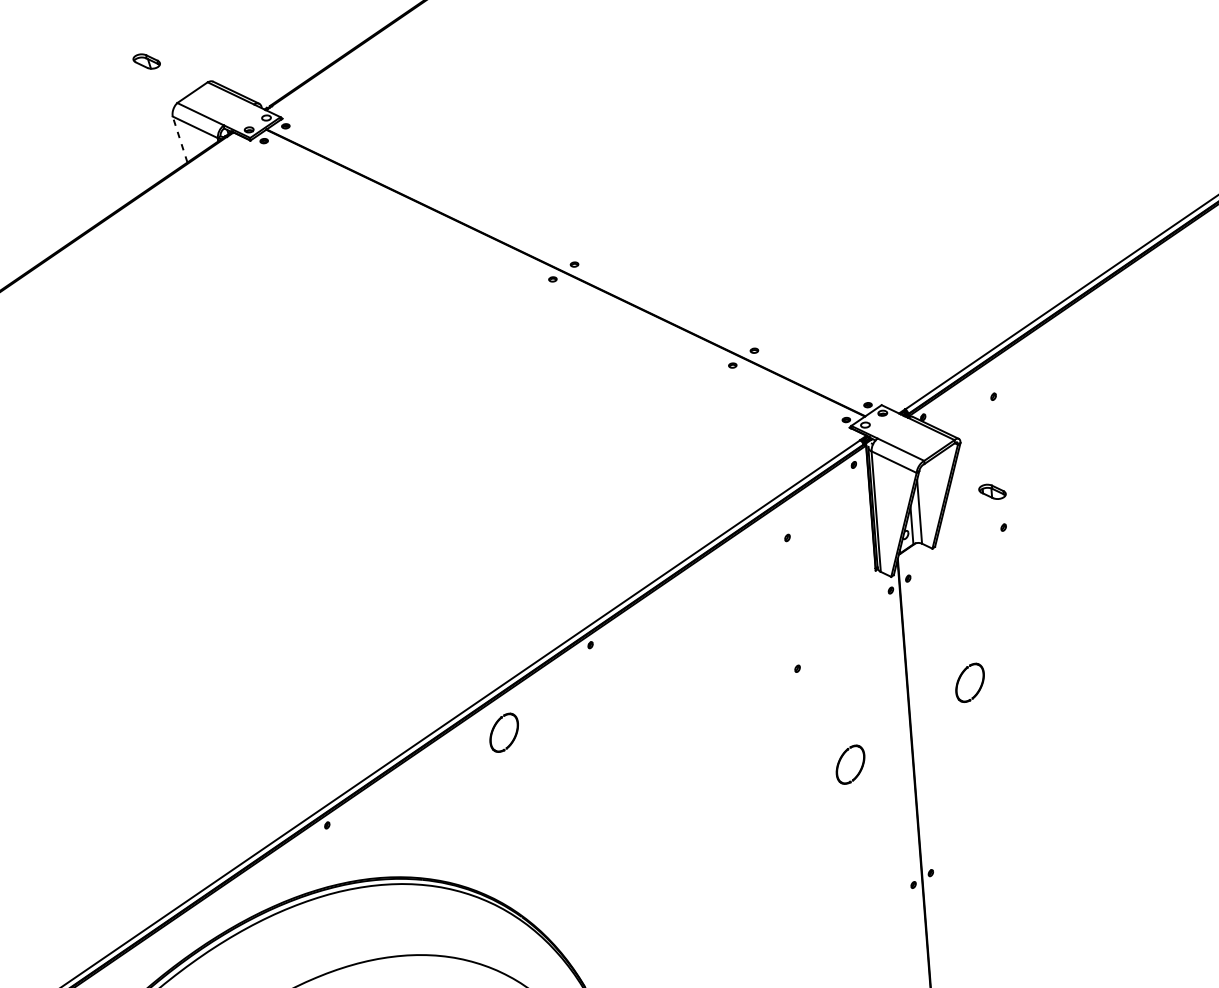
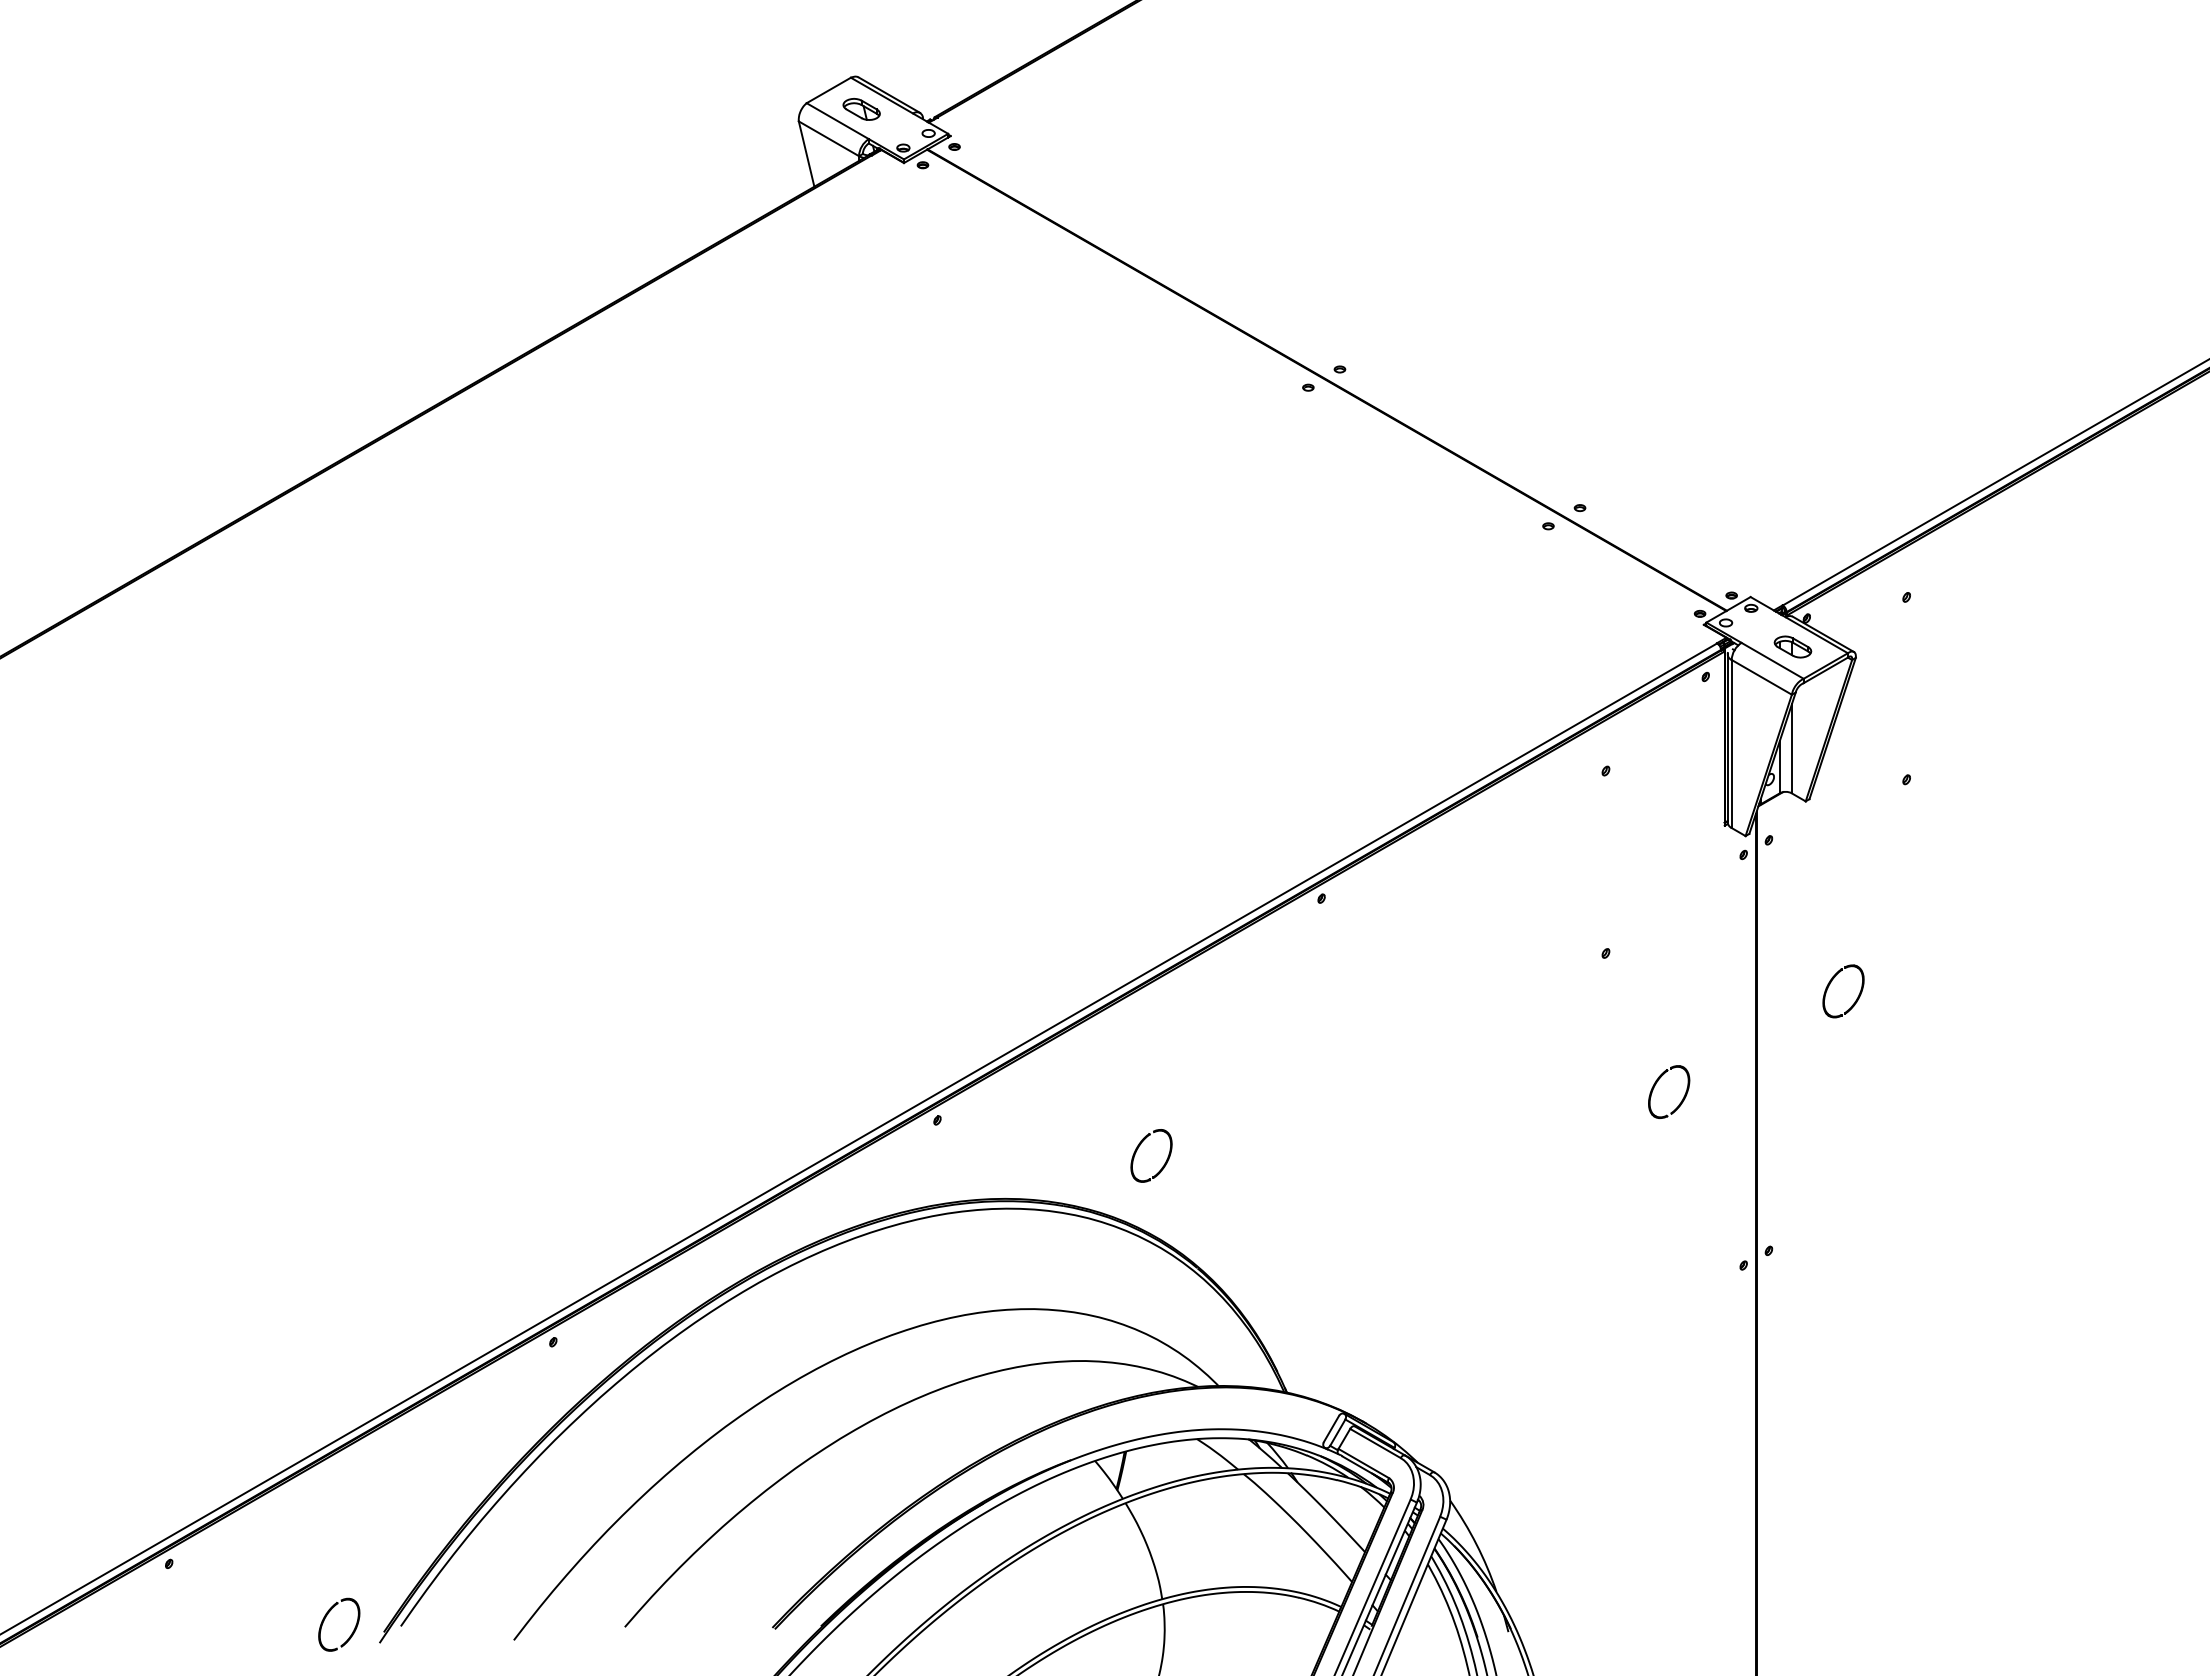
part: (146, 61) -> (861, 109), moved
line: (180, 139) -> (806, 154), dashed -> solid
part: (992, 491) -> (1792, 646), moved
part: (495, 727) -> (1139, 1147), moved

